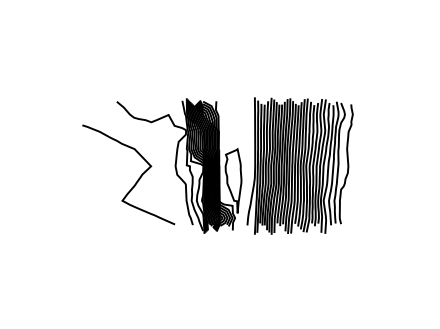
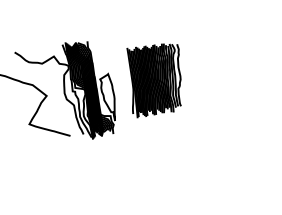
part: (299, 165) -> (155, 79), size x0.7

